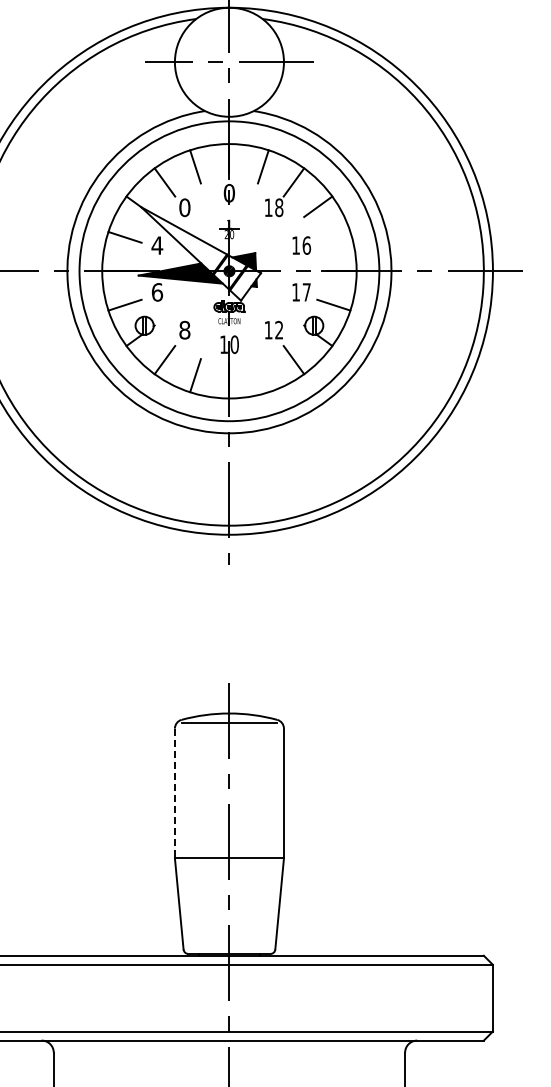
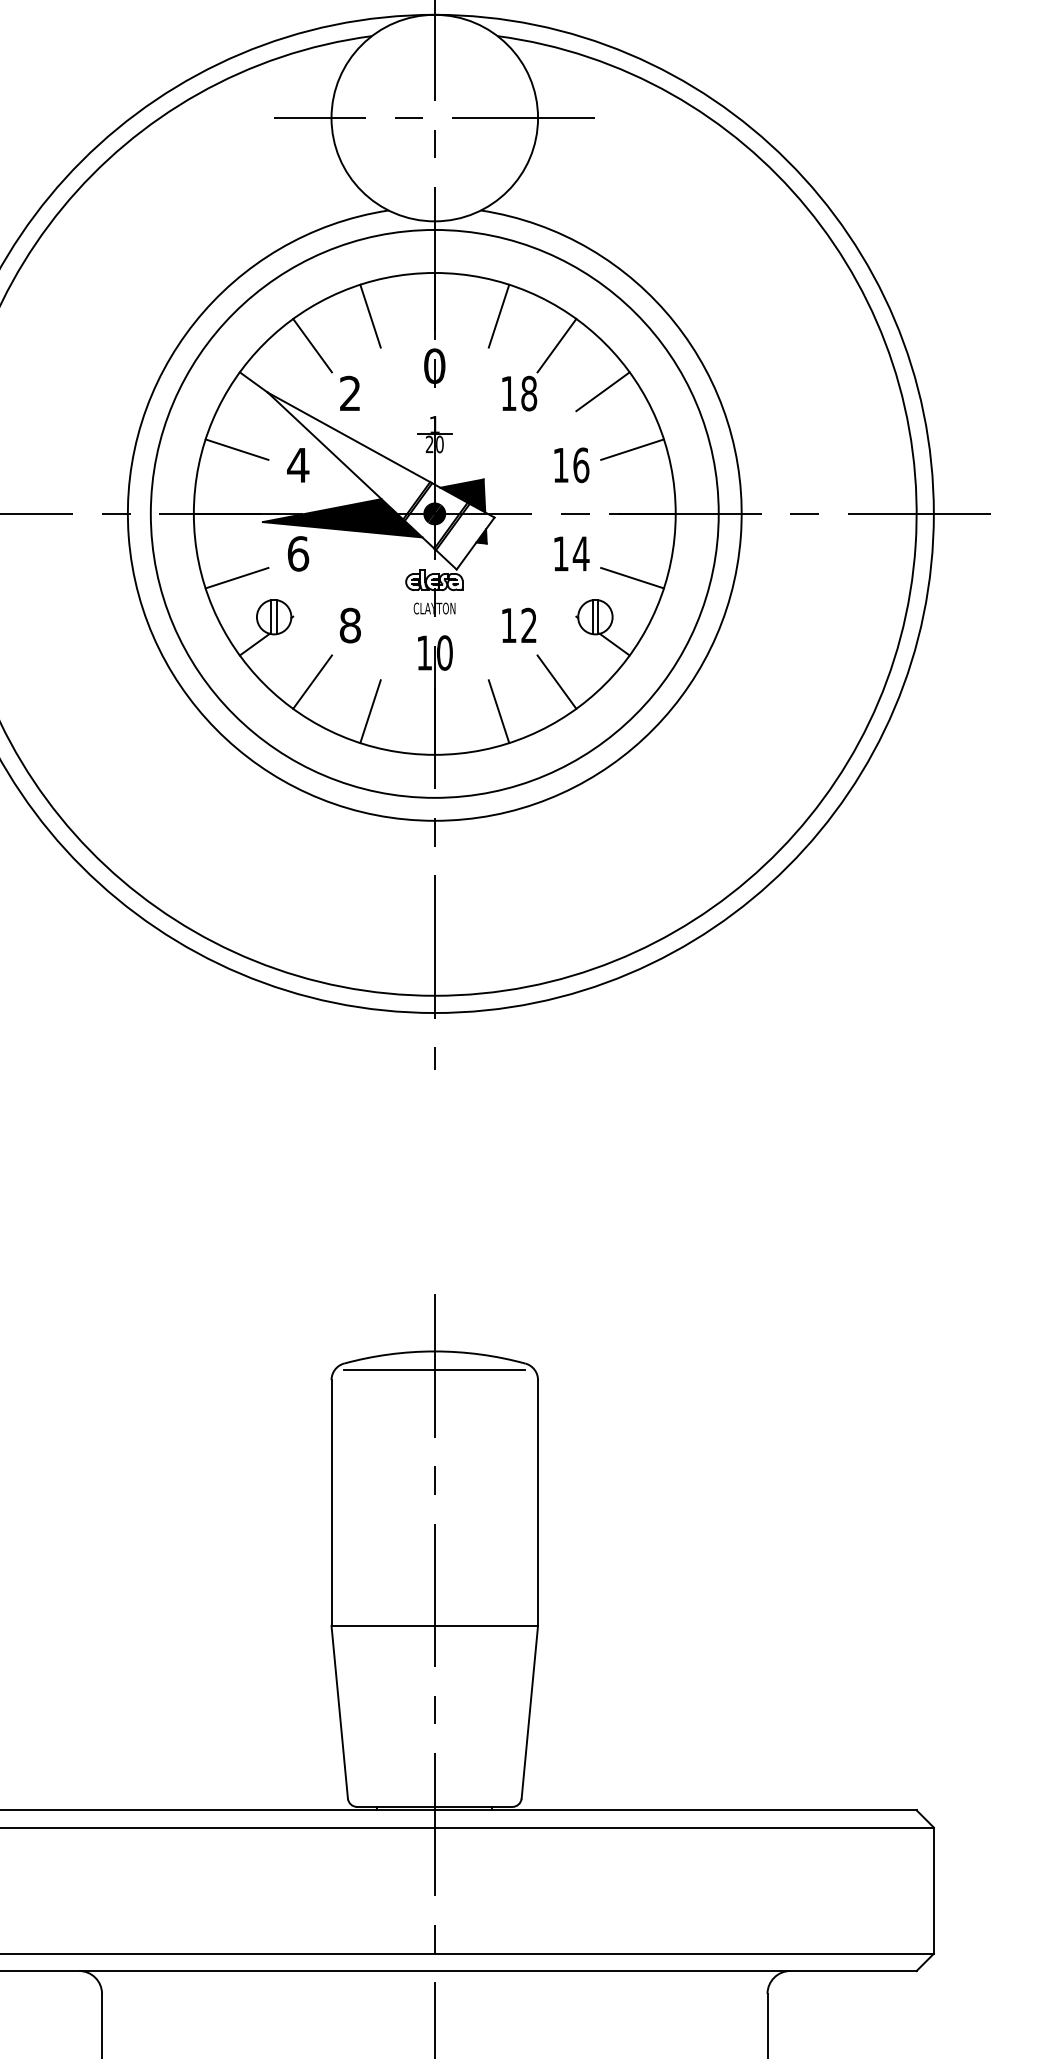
text: (184, 207) -> (349, 393), 0 -> 2
line: (333, 236) -> (631, 448), added
text: (306, 292) -> (580, 554), 17 -> 14
line: (262, 375) -> (497, 711), added
line: (174, 793) -> (330, 1503), dashed -> solid

